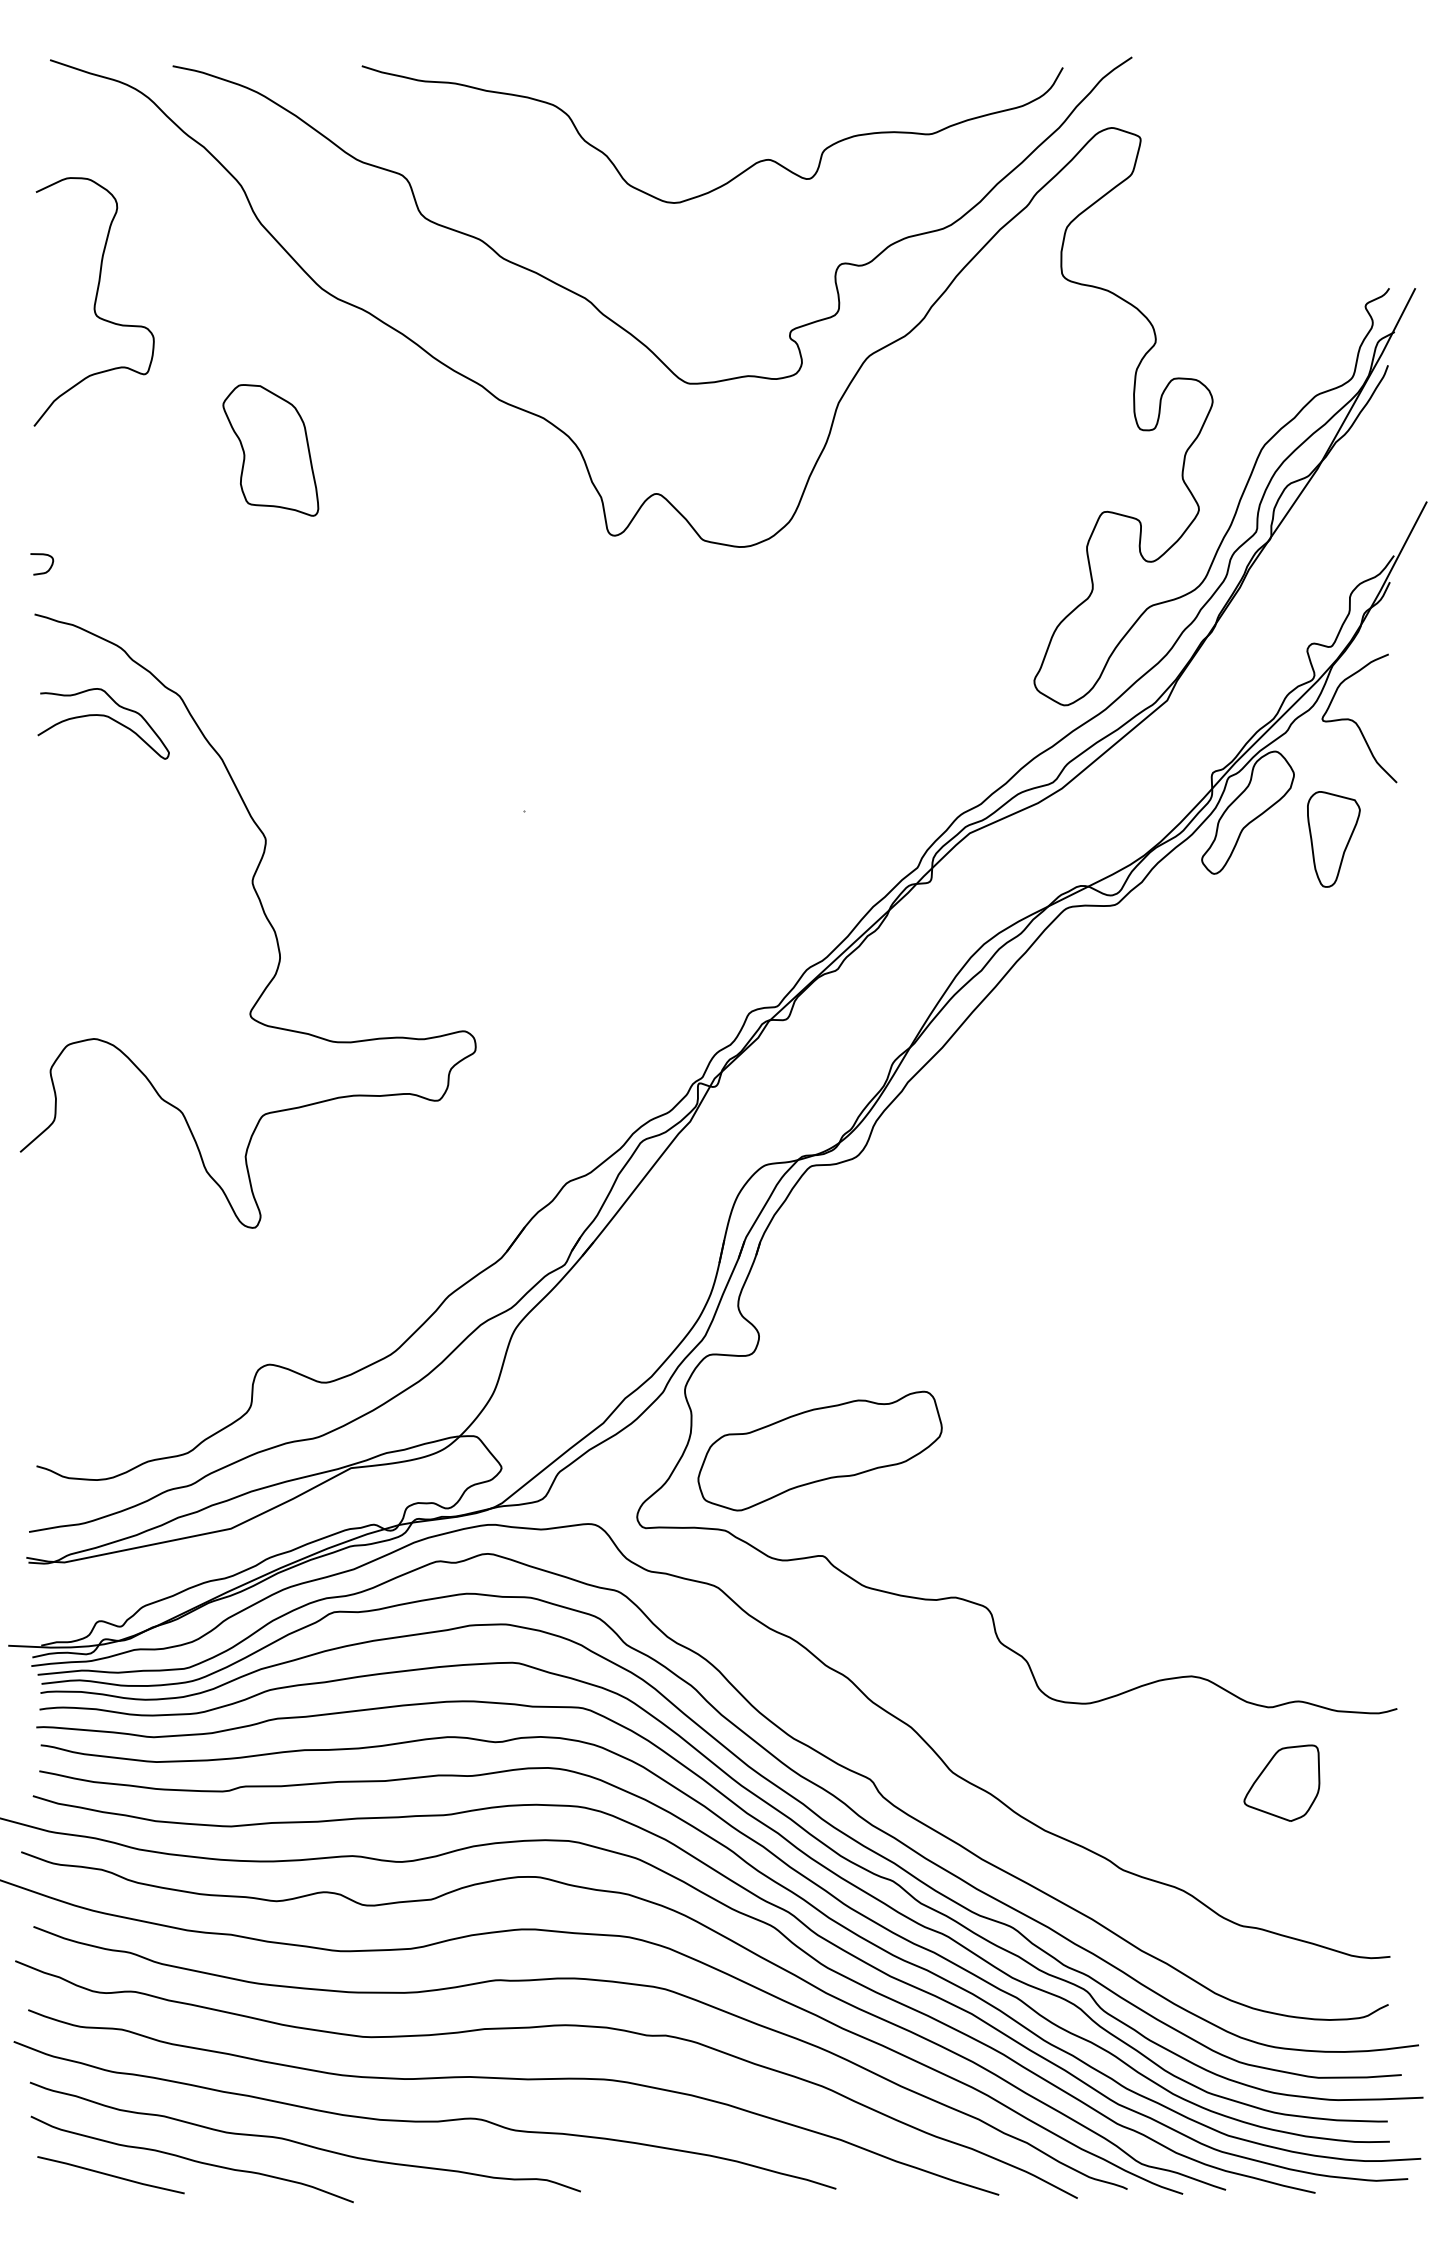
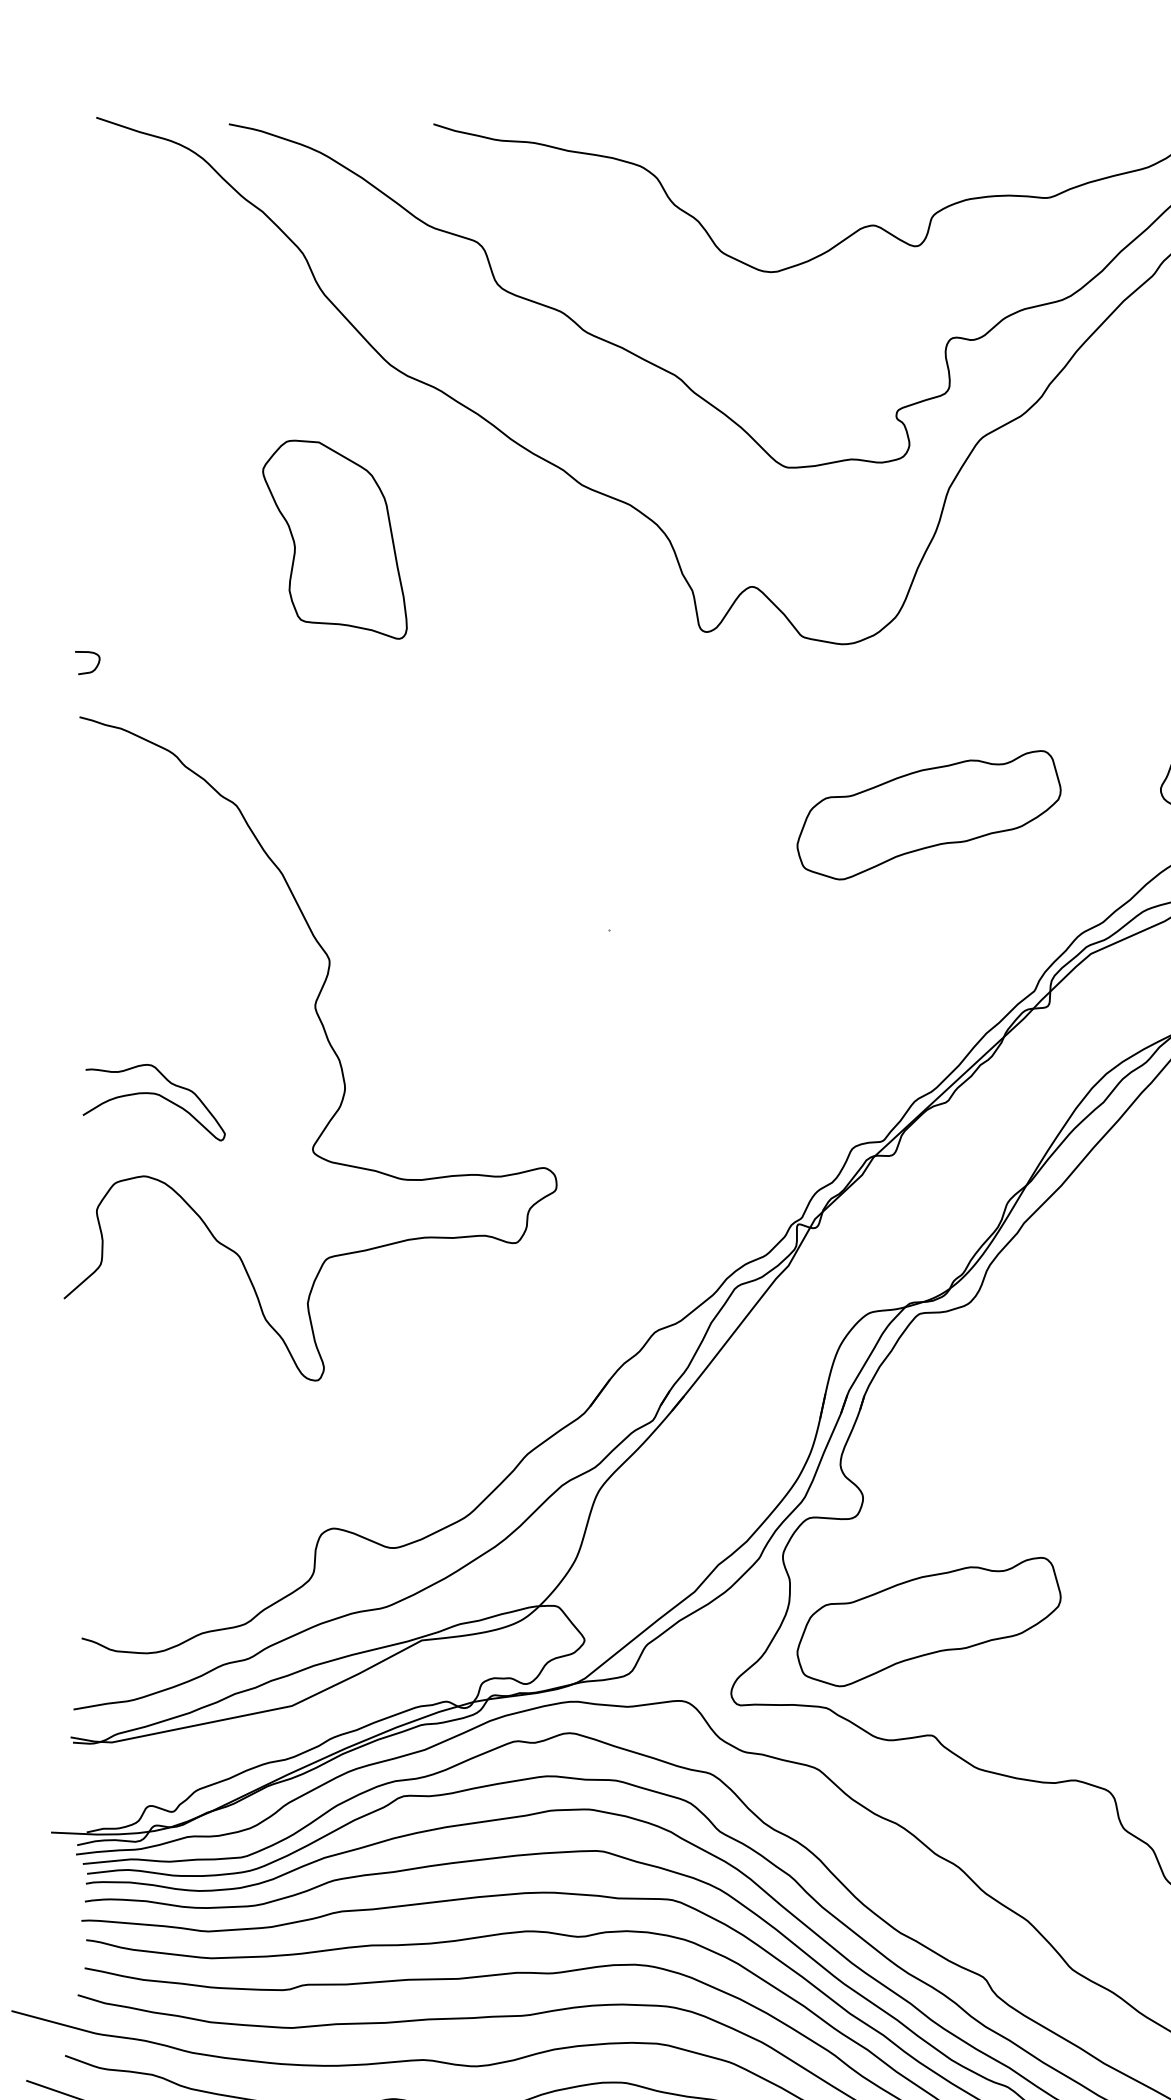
curve: (94, 301) -> (144, 378), removed
part: (270, 450) -> (334, 539), size x1.4
part: (819, 704) -> (928, 814), added
curve: (106, 717) -> (157, 1095), moved

